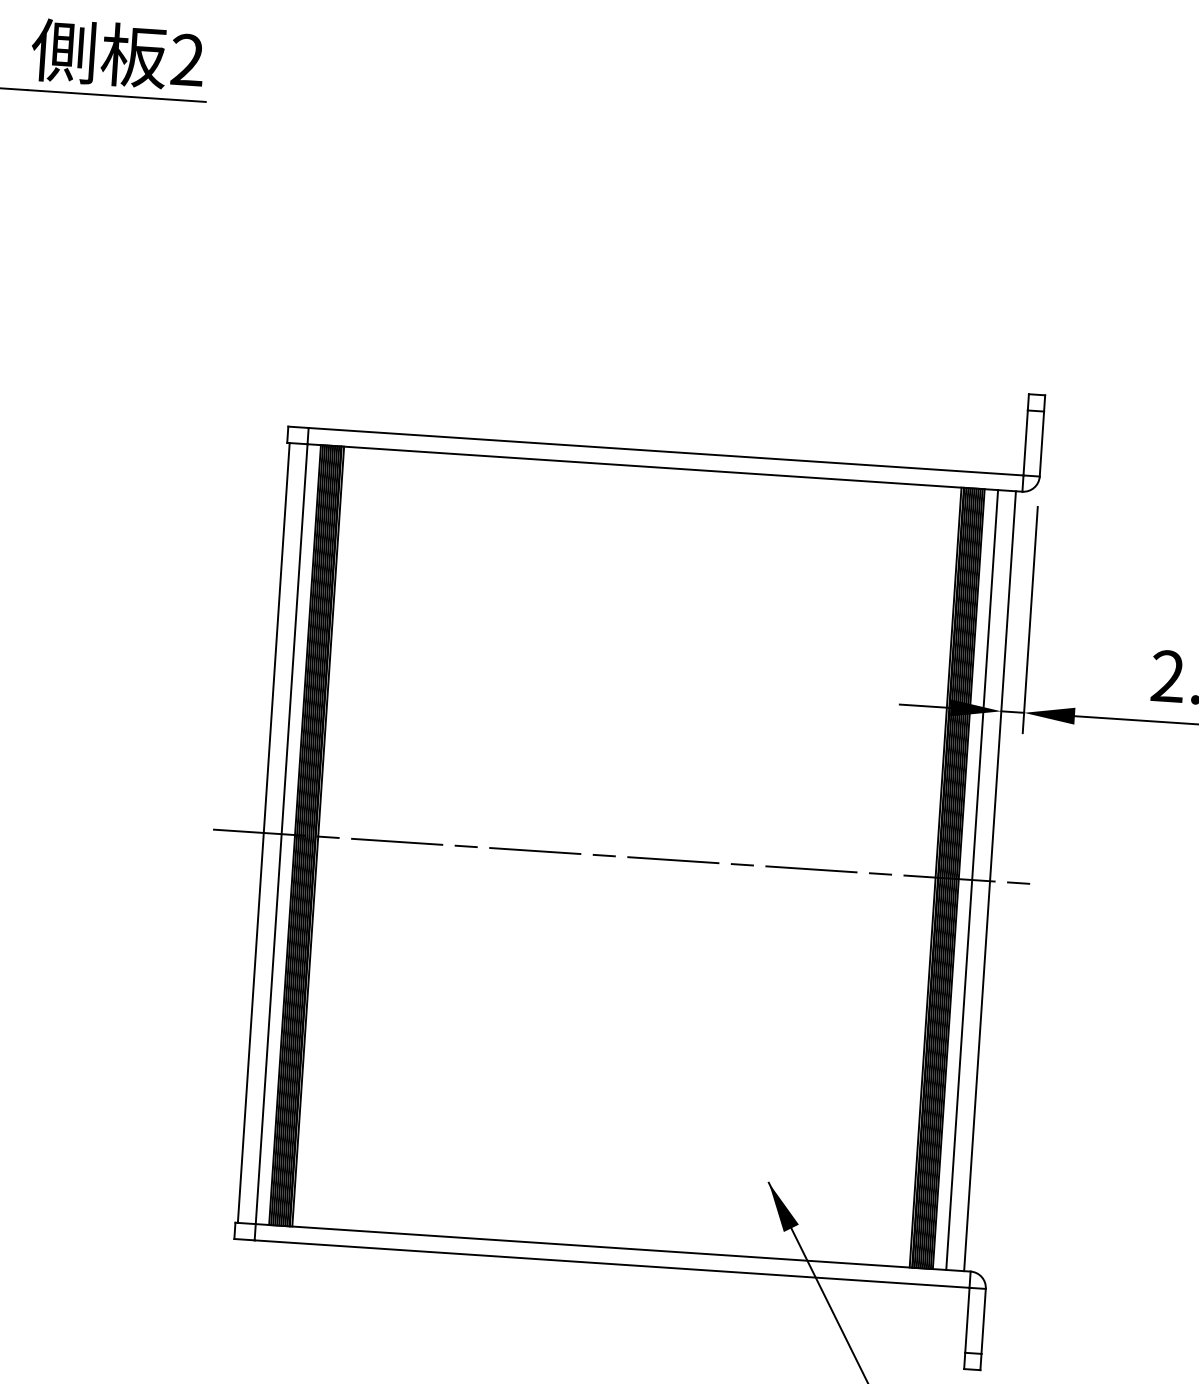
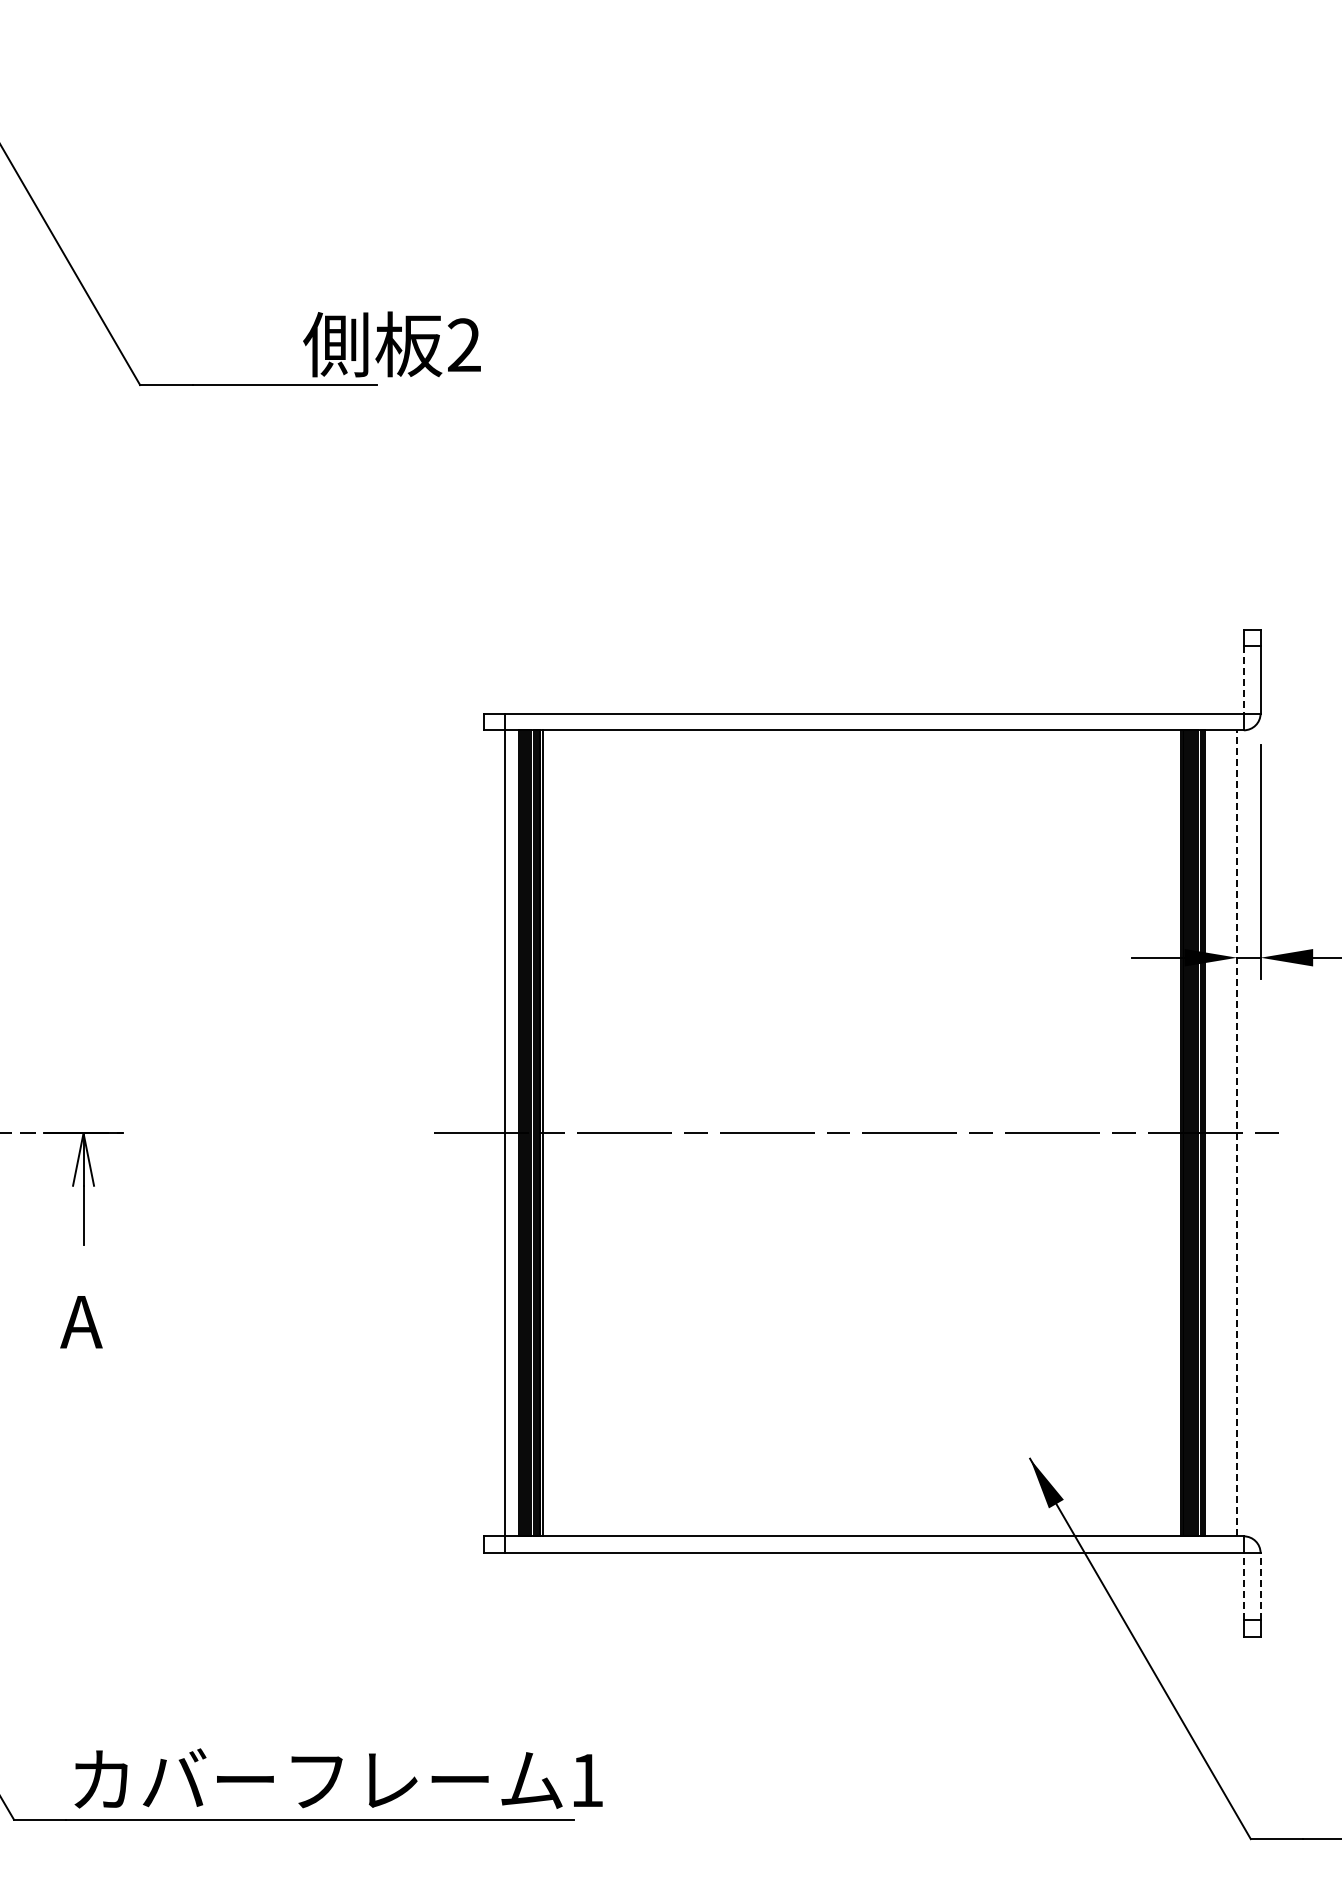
text: (117, 54) -> (391, 344), moved
line: (1025, 442) -> (1243, 679), solid -> dashed
line: (263, 833) -> (486, 1133), removed
line: (972, 880) -> (1218, 1133), removed
line: (990, 880) -> (1237, 1132), solid -> dashed
line: (967, 1320) -> (1243, 1586), solid -> dashed
line: (983, 1321) -> (1260, 1586), solid -> dashed

